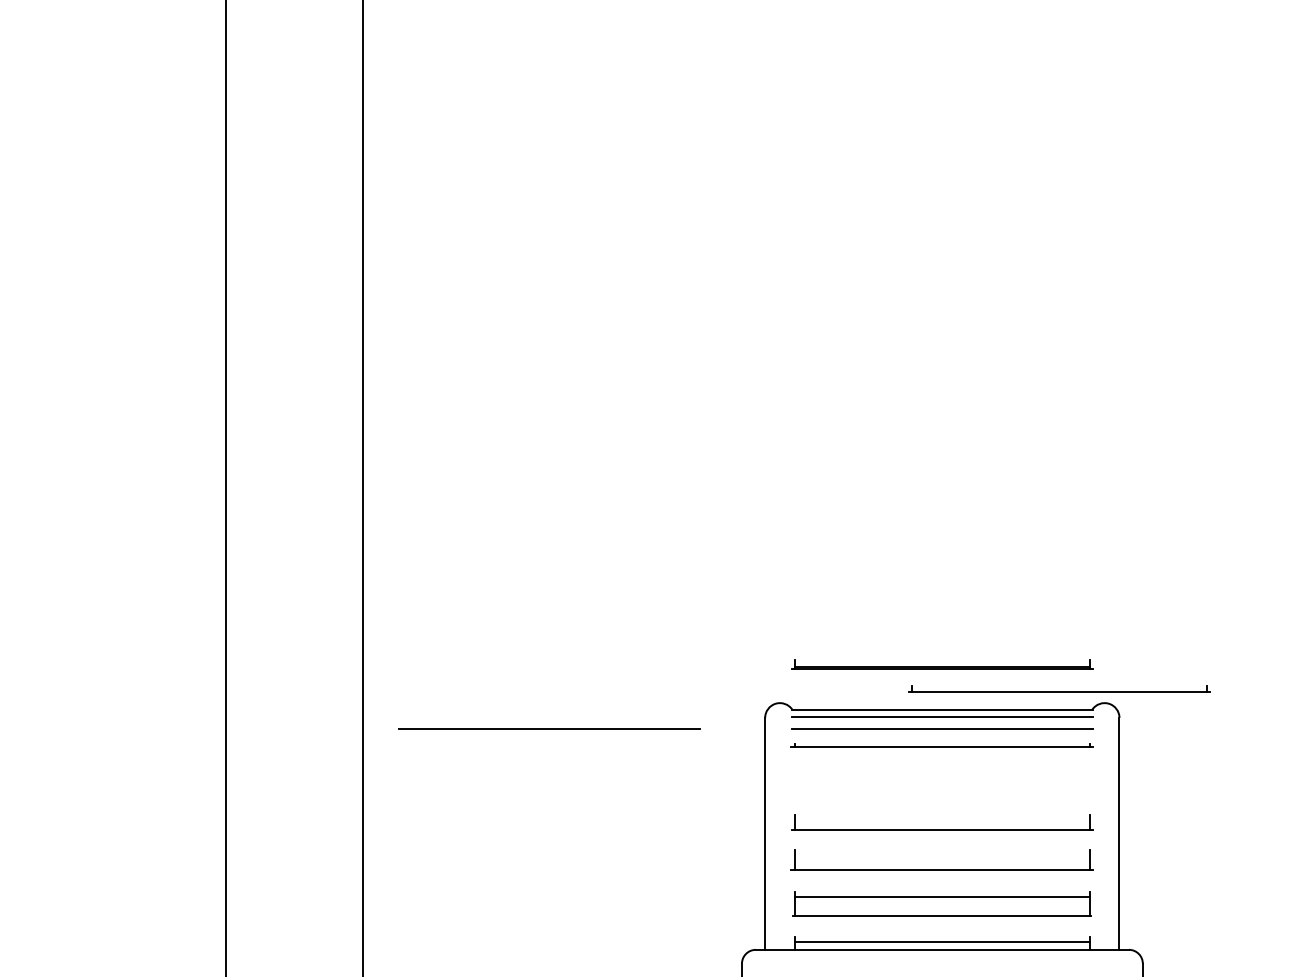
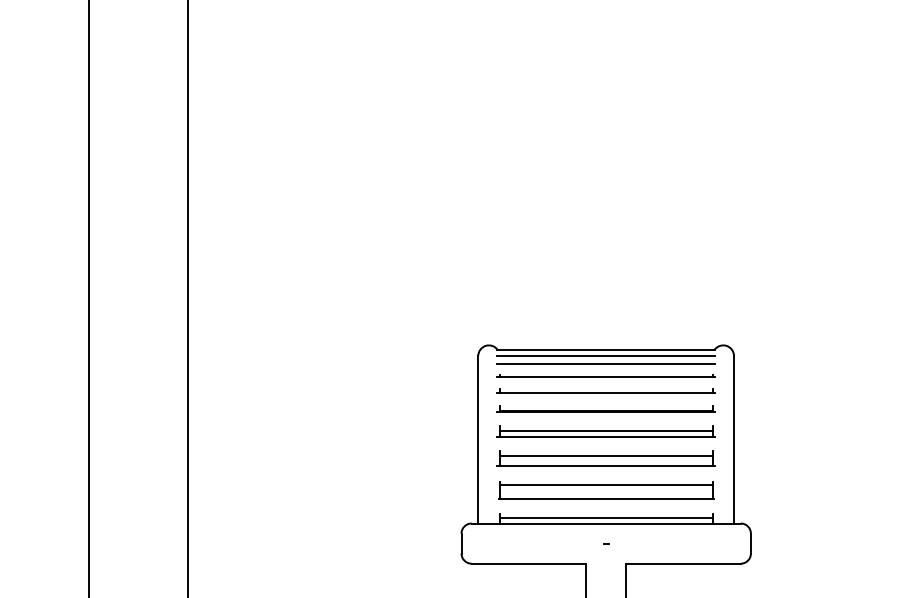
part: (942, 664) -> (606, 409), moved
part: (1059, 688) -> (606, 390), moved
line: (549, 728) -> (322, 363), removed
line: (941, 821) -> (605, 430), added
line: (941, 855) -> (605, 455), added

